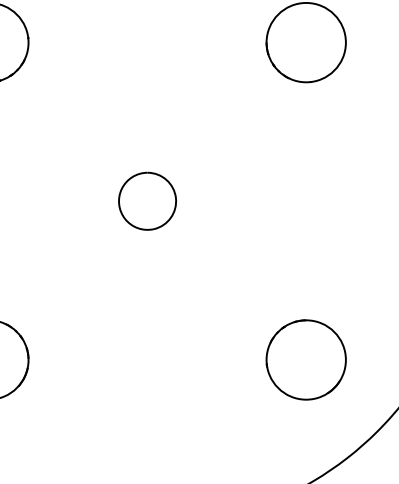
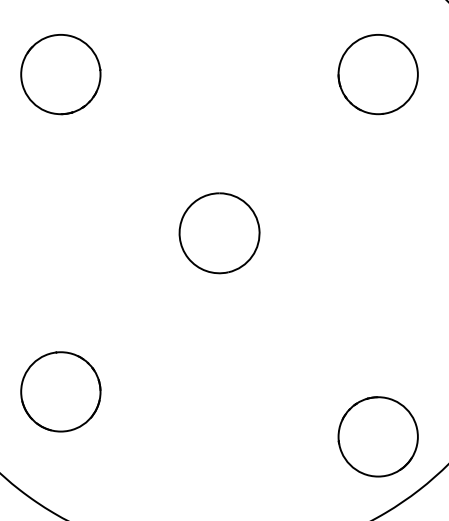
part: (147, 200) -> (219, 232), size x1.4
circle: (305, 359) -> (377, 436), moved

